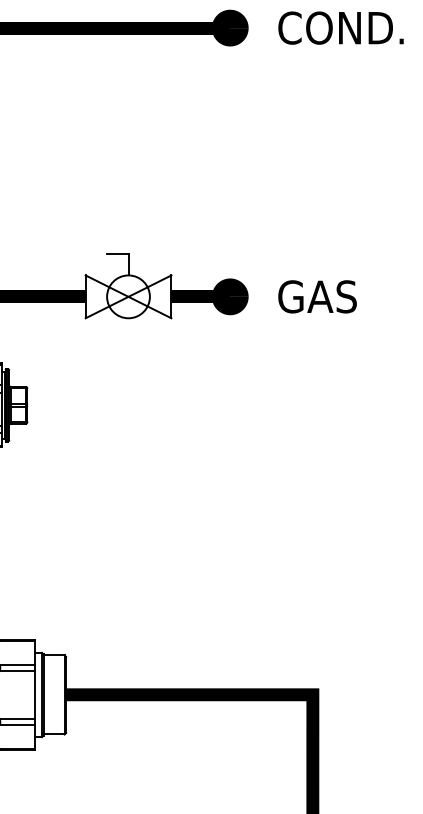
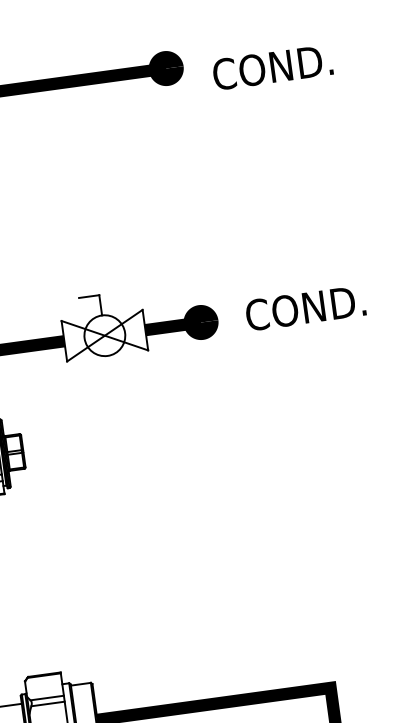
text: (340, 27) -> (272, 66), moved
text: (348, 296) -> (312, 306), GAS -> COND.

